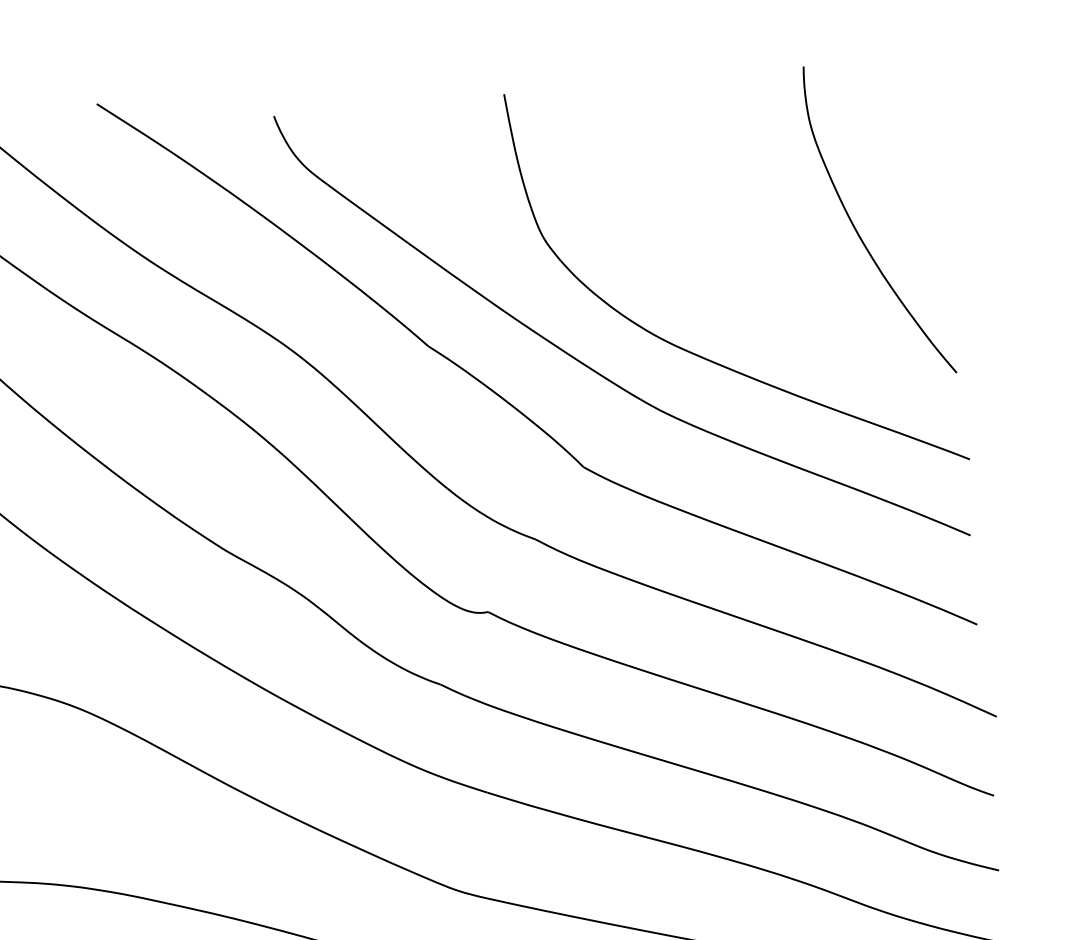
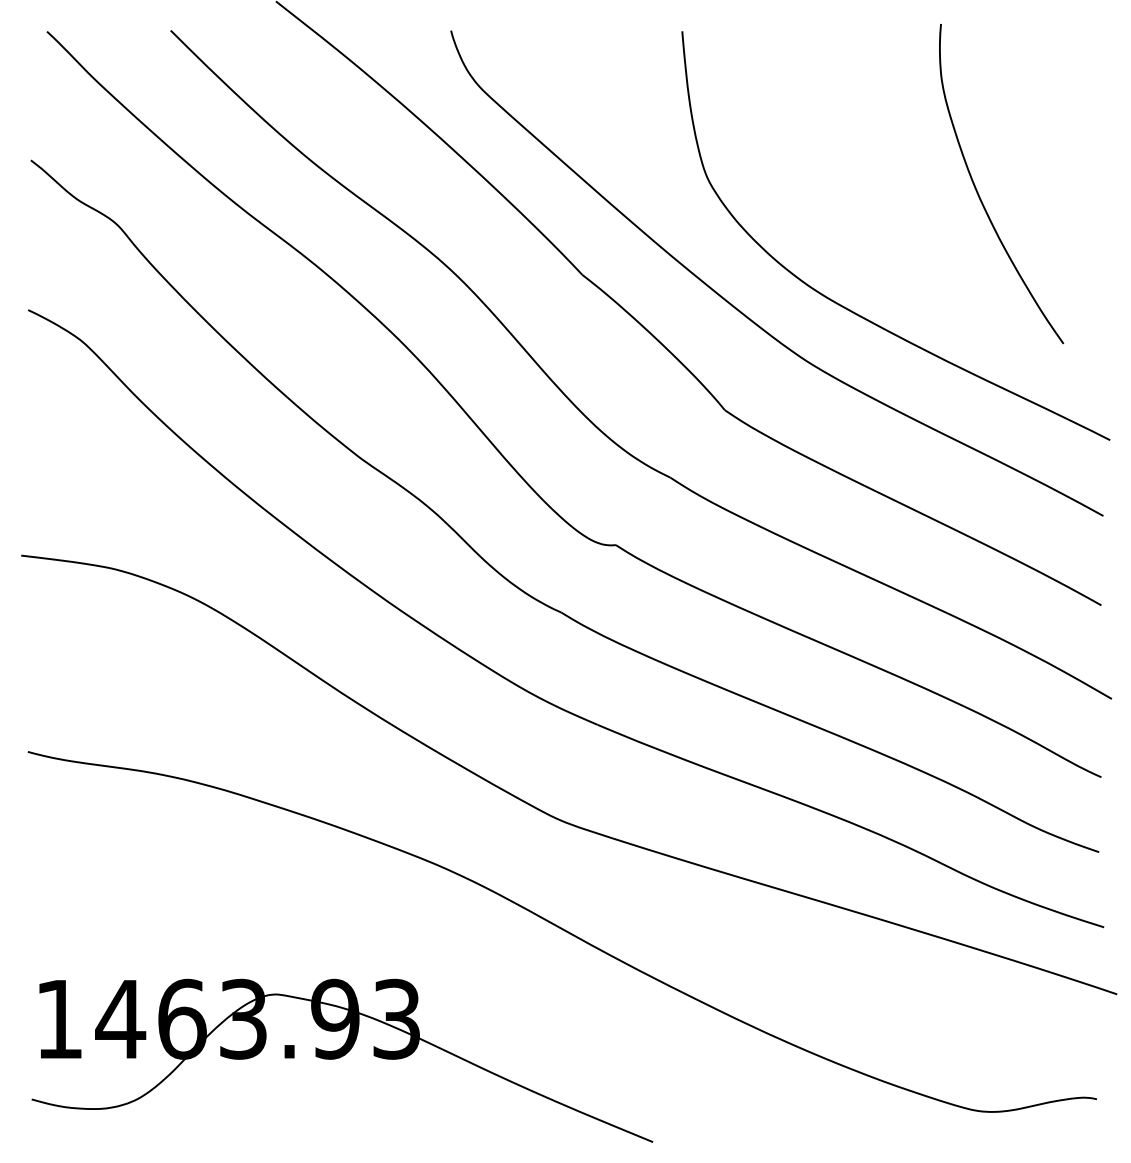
curve: (858, 232) -> (979, 194), moved

